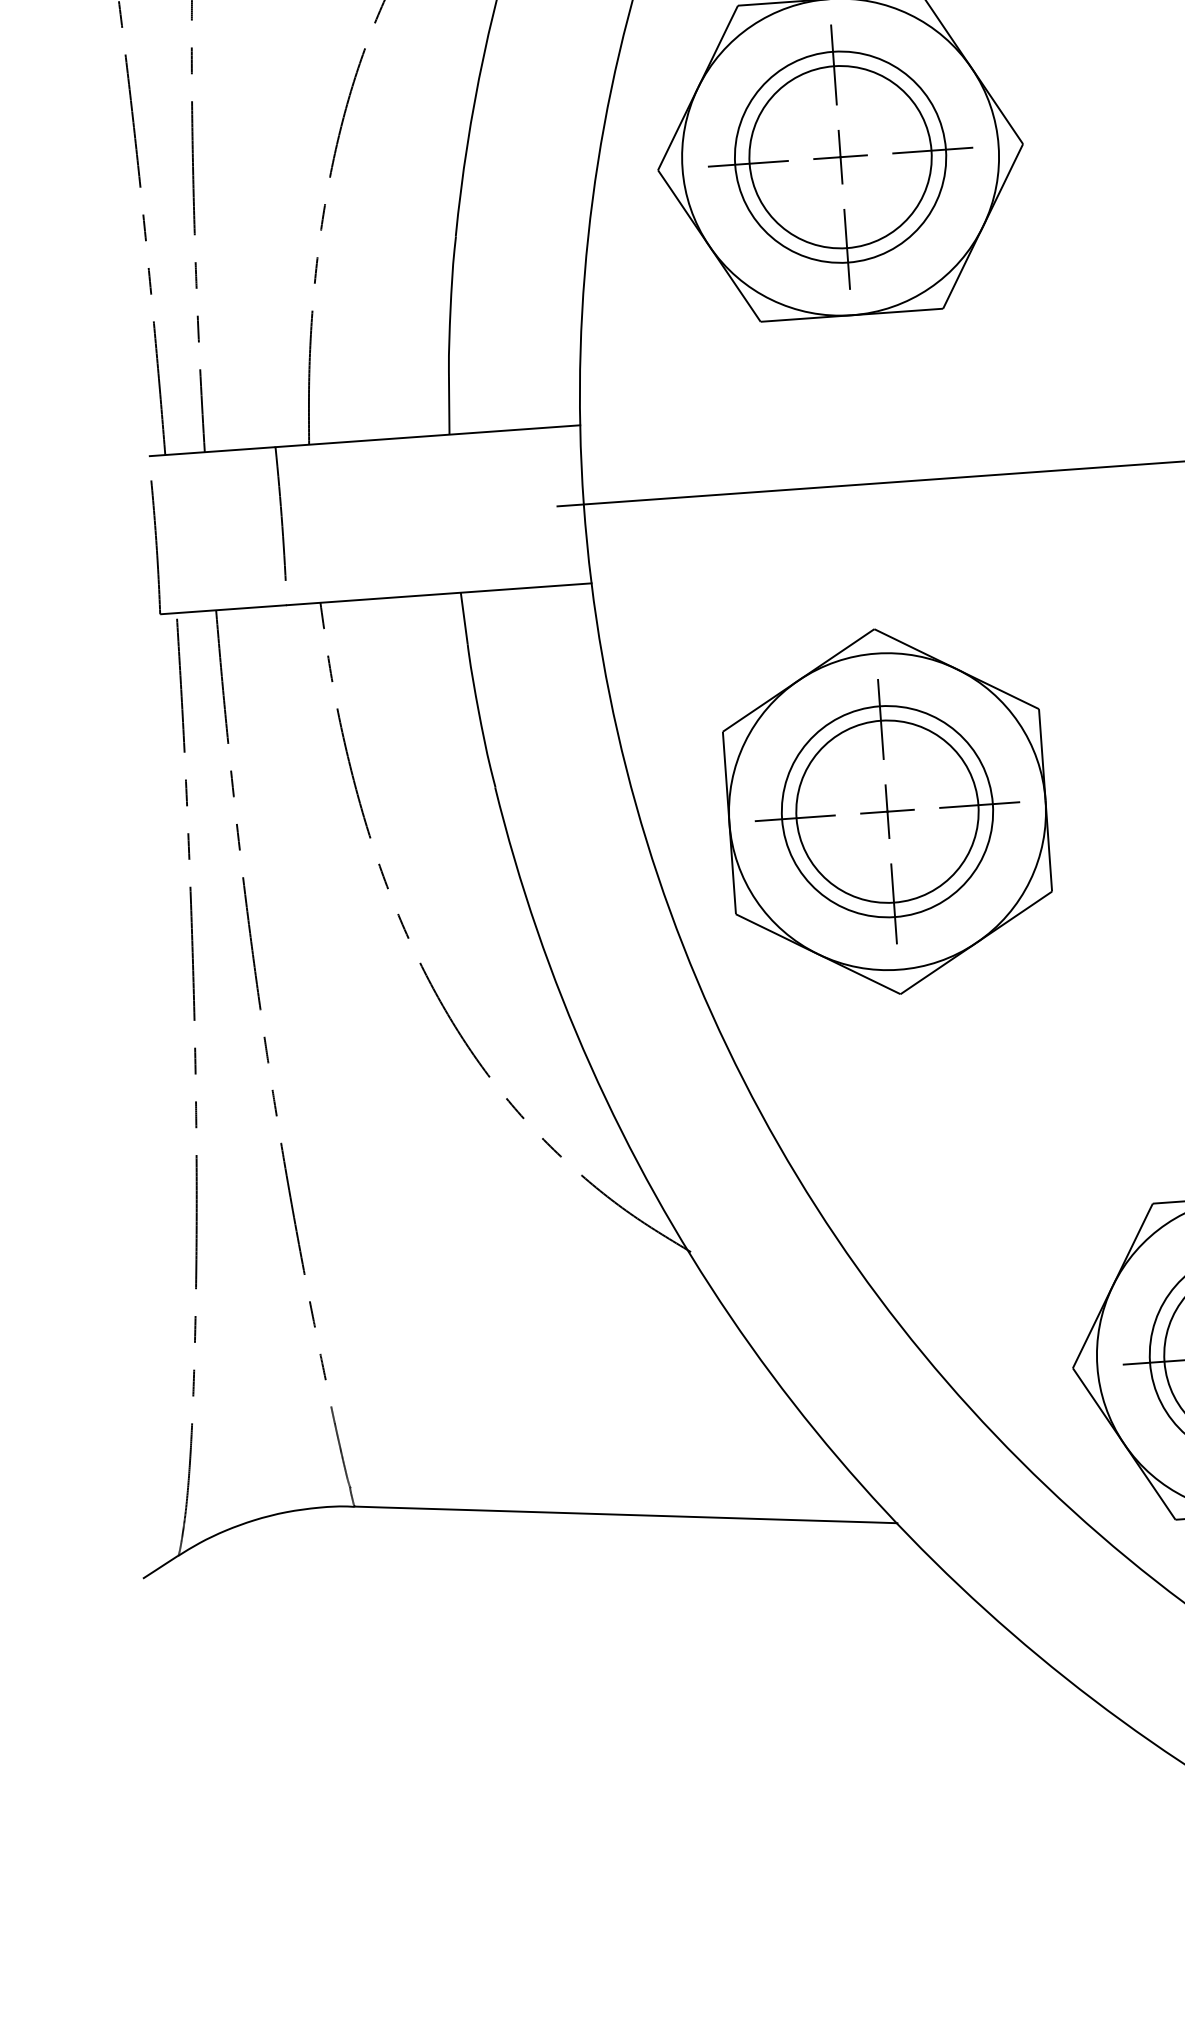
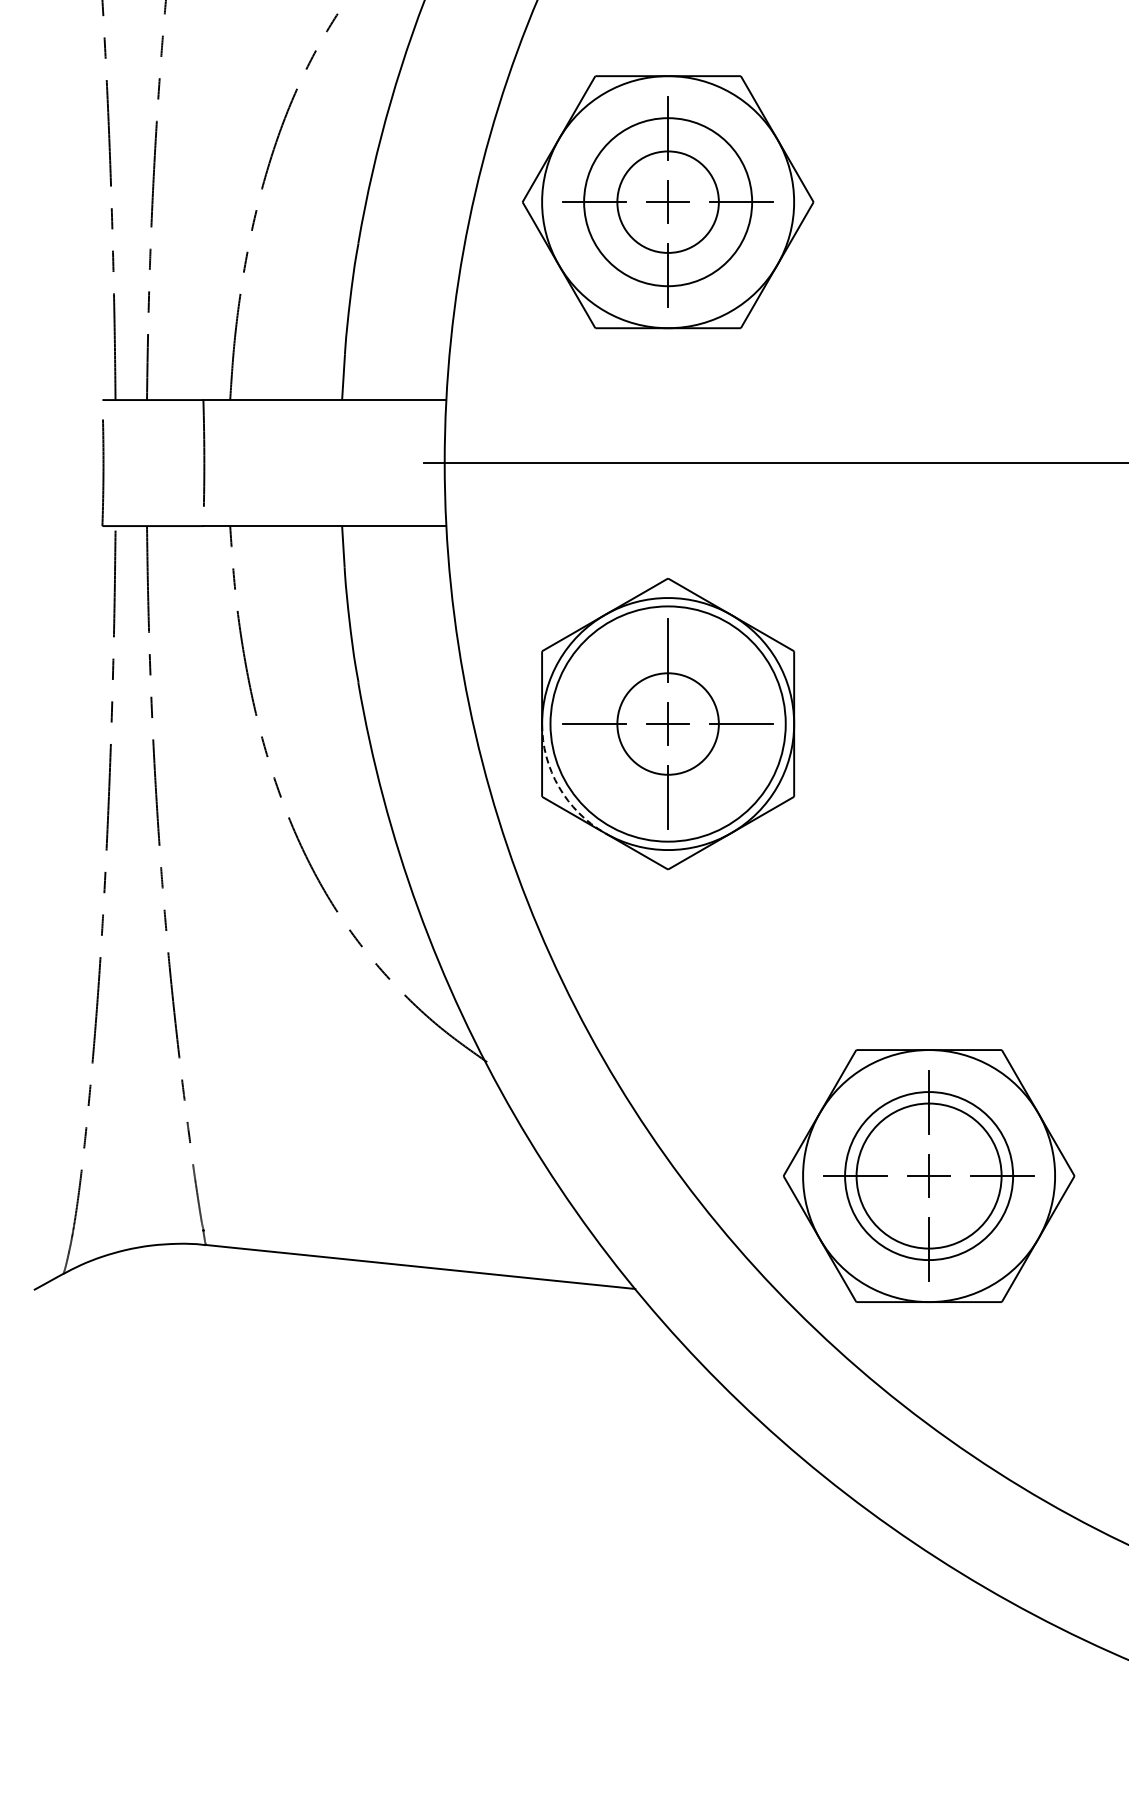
circle: (839, 156) -> (667, 201), size x0.7
circle: (886, 811) -> (667, 723), size x0.7
circle: (887, 812) -> (668, 724), size x1.4
arc: (755, 901) -> (558, 787), solid -> dashed

